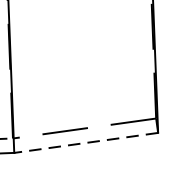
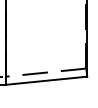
line: (85, 142) -> (46, 80), dashed -> solid

